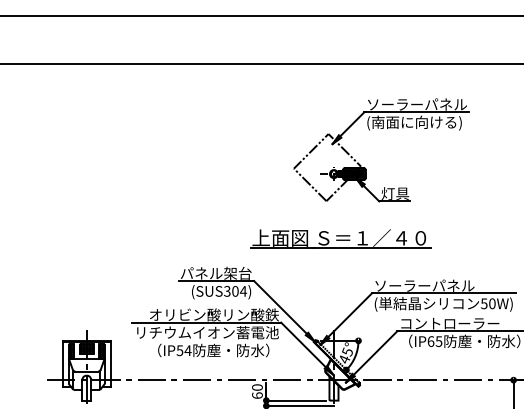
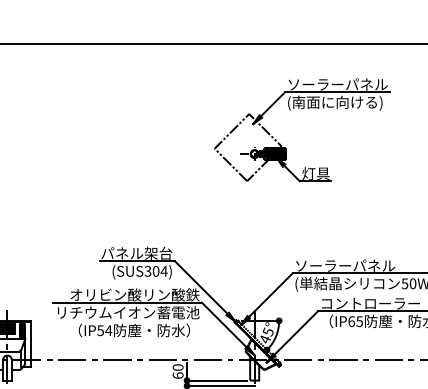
part: (340, 238) -> (261, 218), removed

